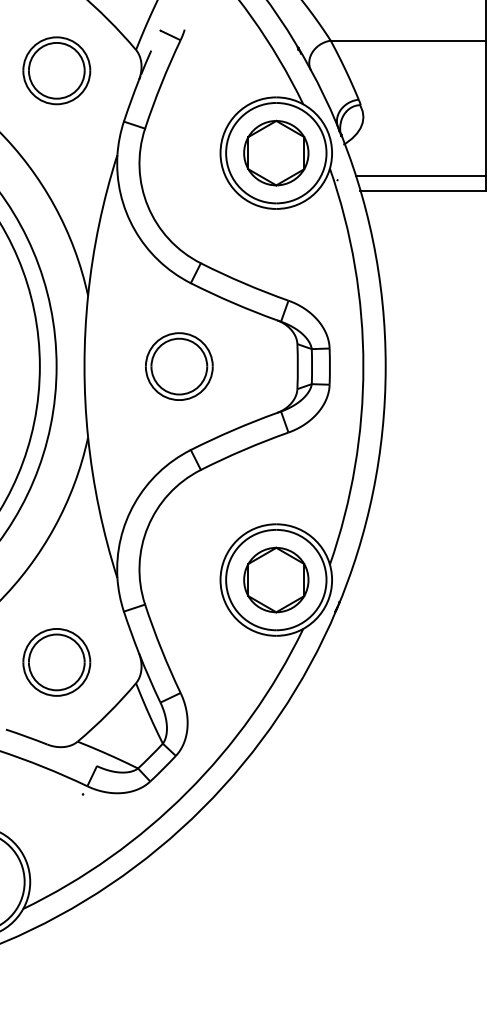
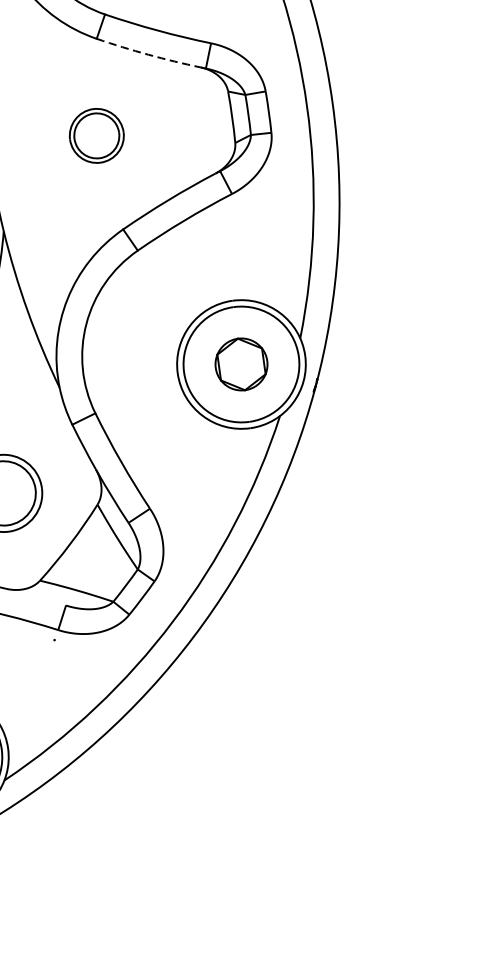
arc: (233, 303) -> (148, 55), solid -> dashed
part: (179, 366) -> (96, 135), size x0.7
part: (276, 579) -> (241, 363), size x0.7

